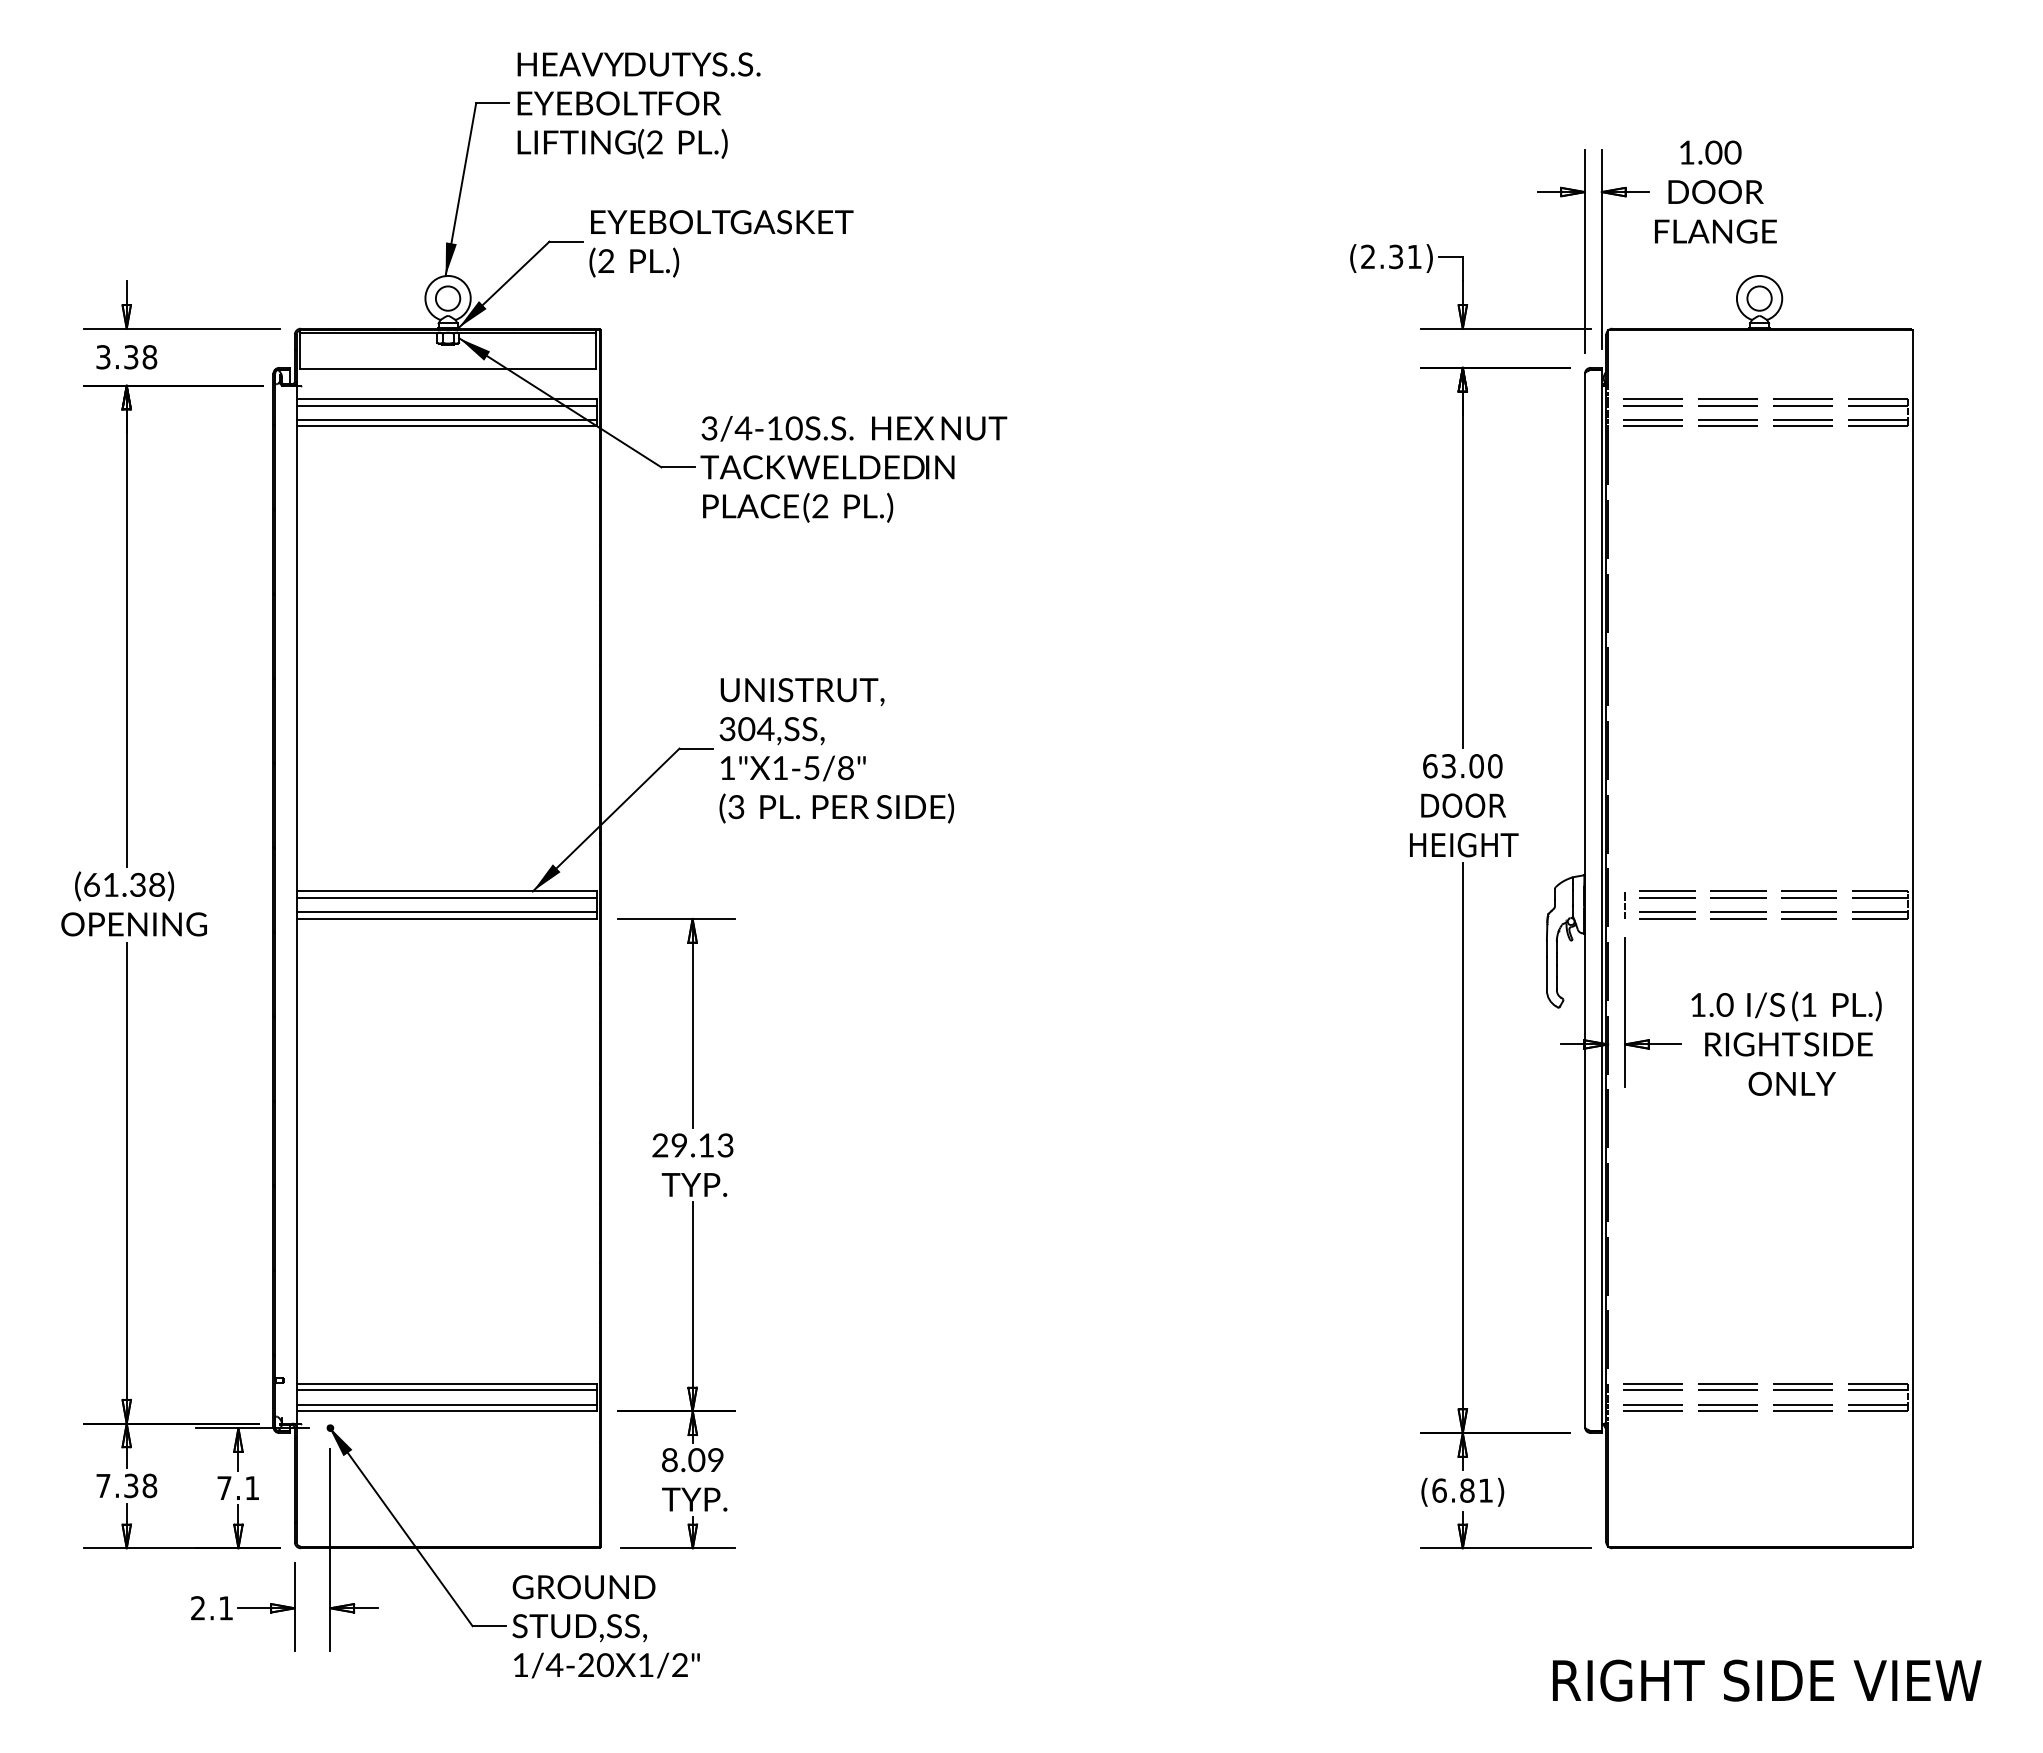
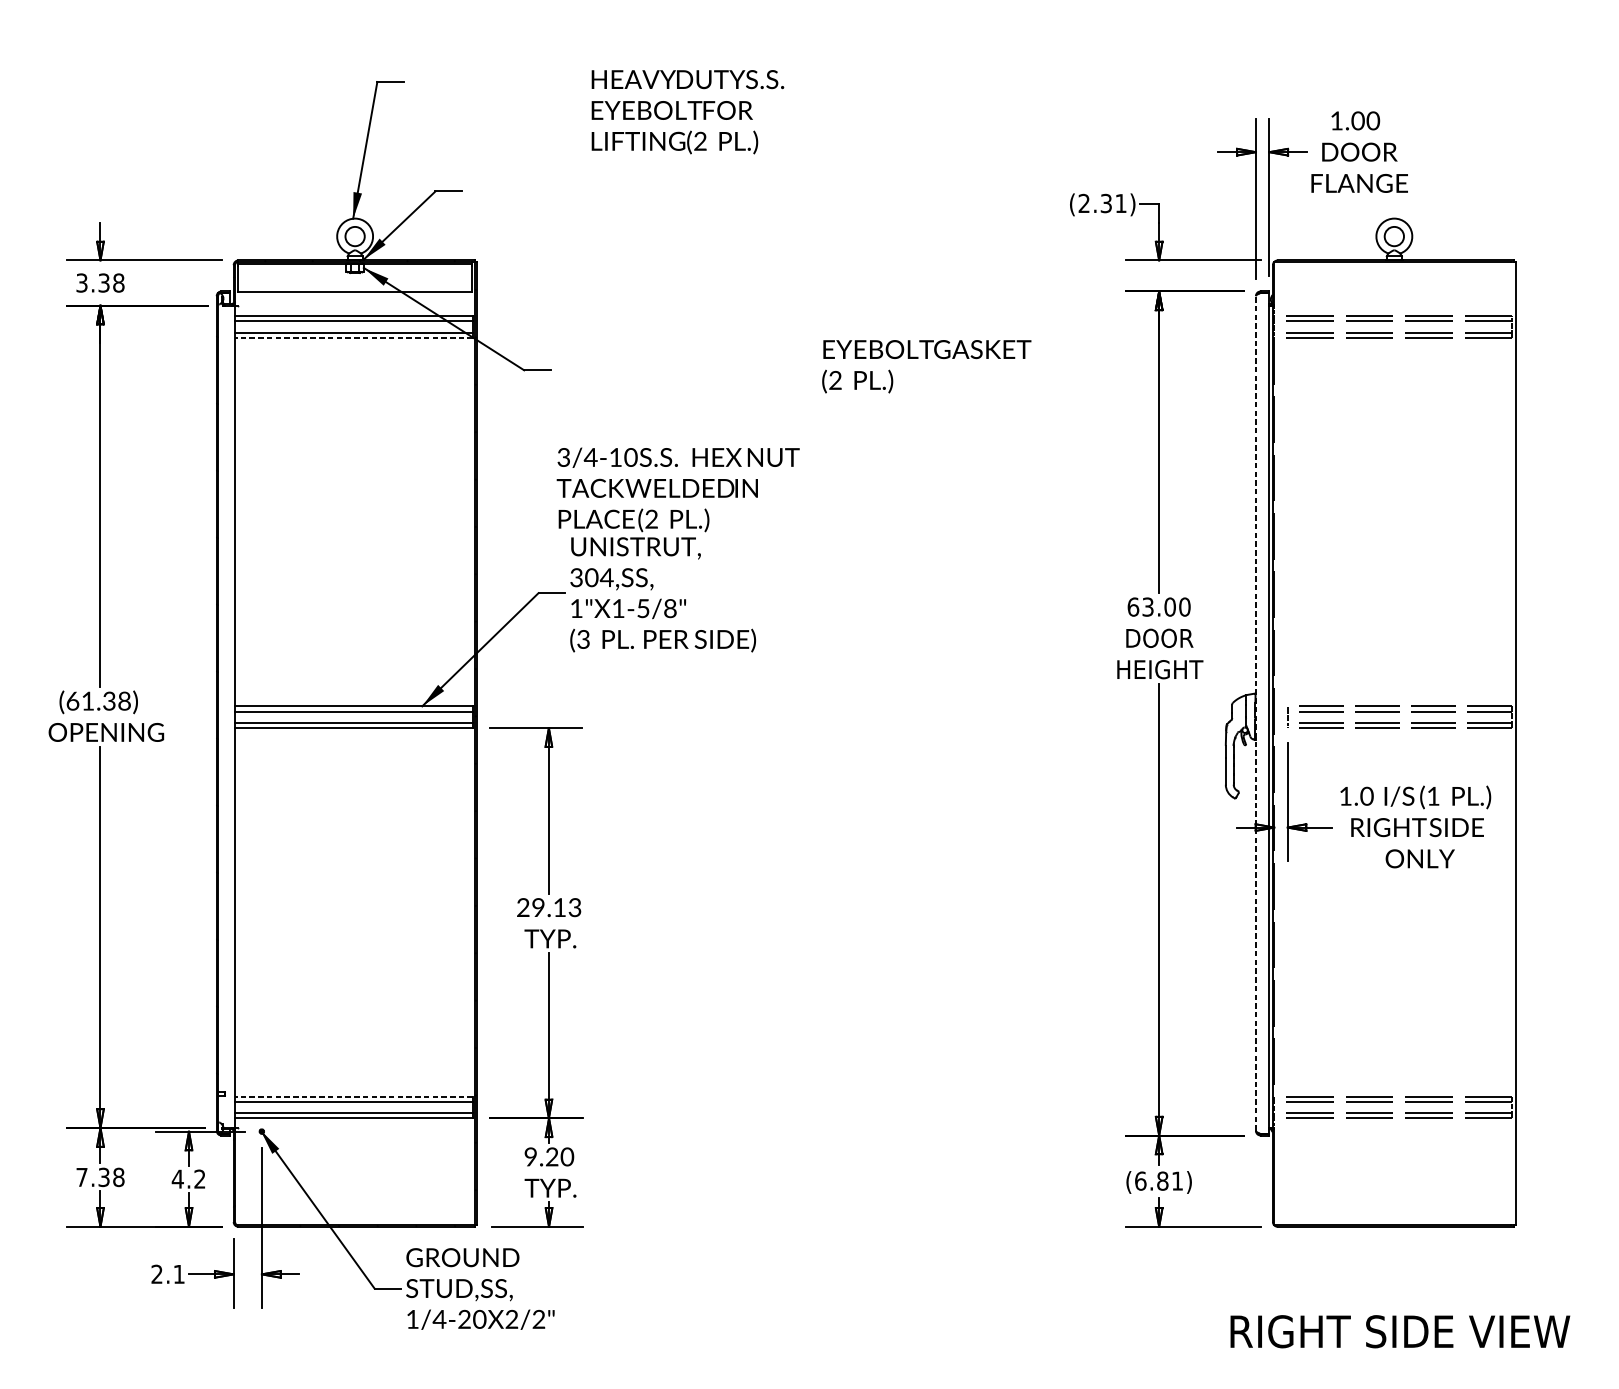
text: (638, 105) -> (687, 112), moved
text: (721, 243) -> (926, 366), moved
line: (446, 426) -> (353, 337), solid -> dashed
text: (853, 469) -> (677, 490), moved
line: (1584, 900) -> (1255, 713), solid -> dashed
line: (446, 1383) -> (353, 1096), solid -> dashed
text: (693, 1460) -> (549, 1157), 8.09 -> 9.20
text: (237, 1487) -> (188, 1178), 7.1 -> 4.2
text: (645, 1664) -> (511, 1318), 1/4-20X1/2" -> 1/4-20X2/2"

